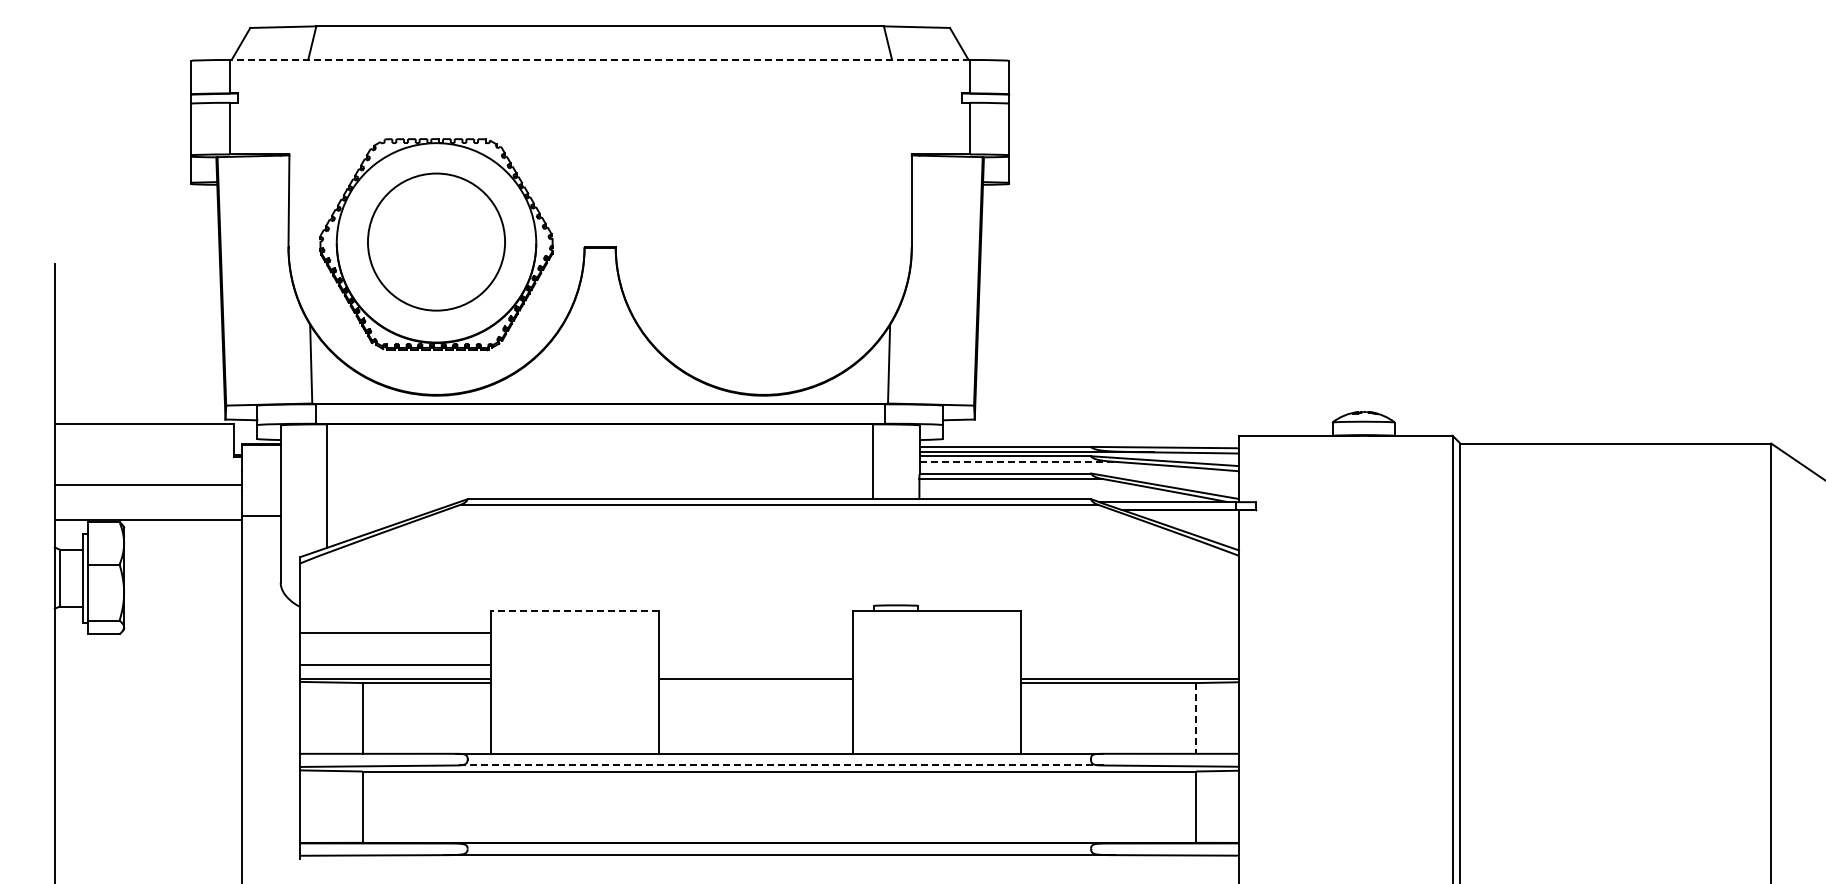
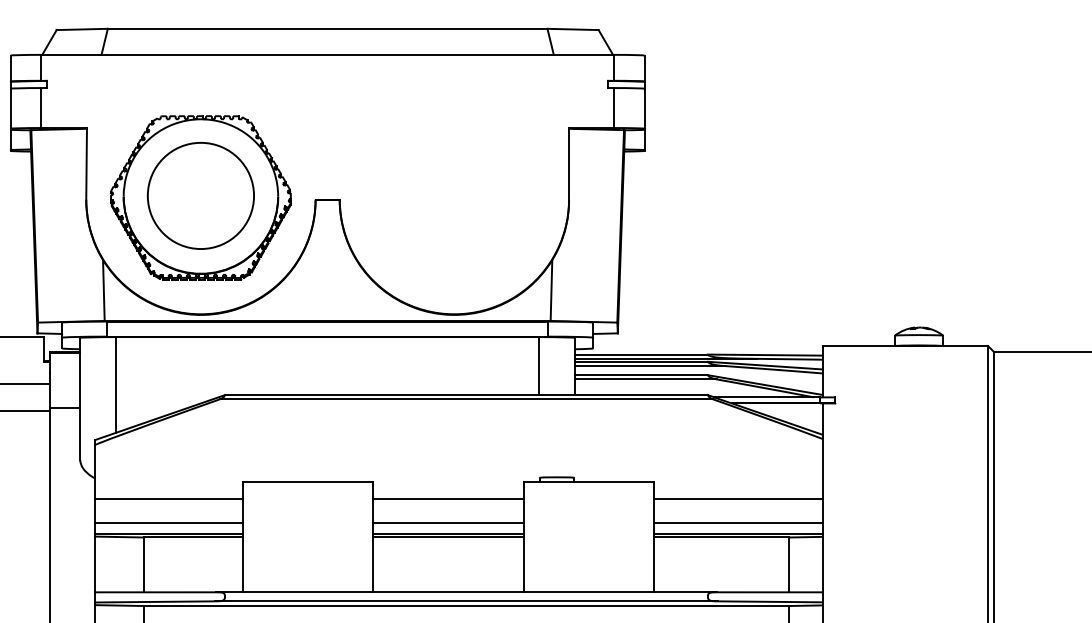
line: (599, 59) -> (327, 54), dashed -> solid
line: (1016, 461) -> (650, 365), dashed -> solid
line: (574, 611) -> (307, 482), dashed -> solid
line: (755, 632) -> (448, 498), added
line: (1129, 632) -> (737, 498), added
line: (755, 664) -> (448, 523), added
line: (1129, 664) -> (737, 523), added
line: (755, 683) -> (448, 537), added
line: (1196, 718) -> (789, 564), dashed -> solid
line: (778, 765) -> (465, 601), dashed -> solid

